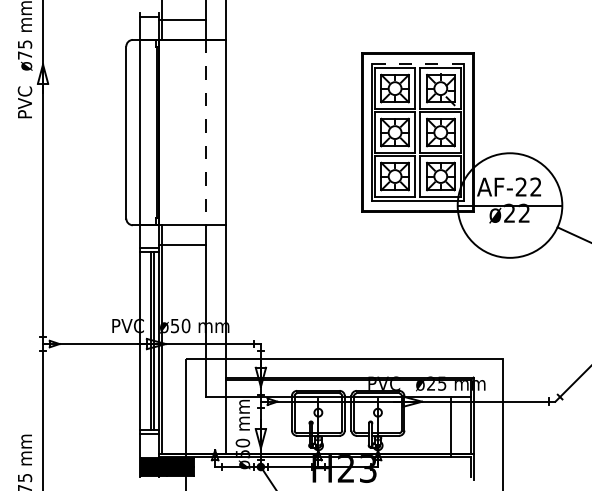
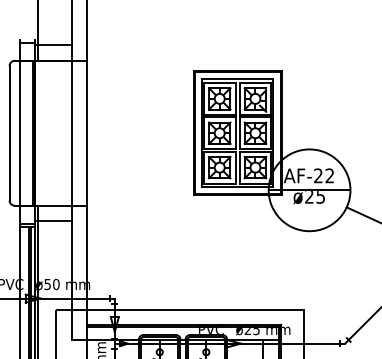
line: (417, 63) -> (237, 79), dashed -> solid
line: (205, 132) -> (71, 133), dashed -> solid
text: (523, 212) -> (320, 195), ø22 -> ø25

